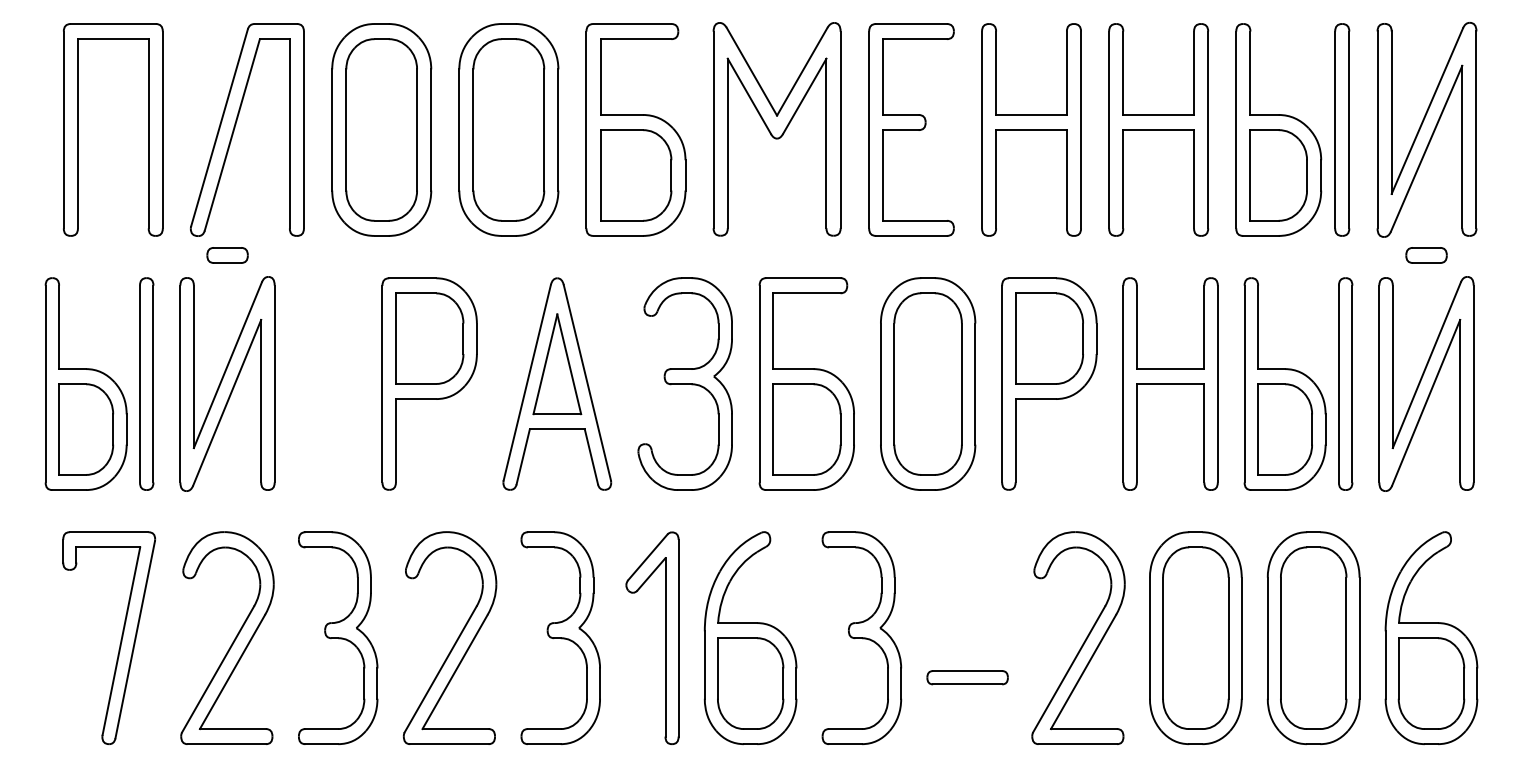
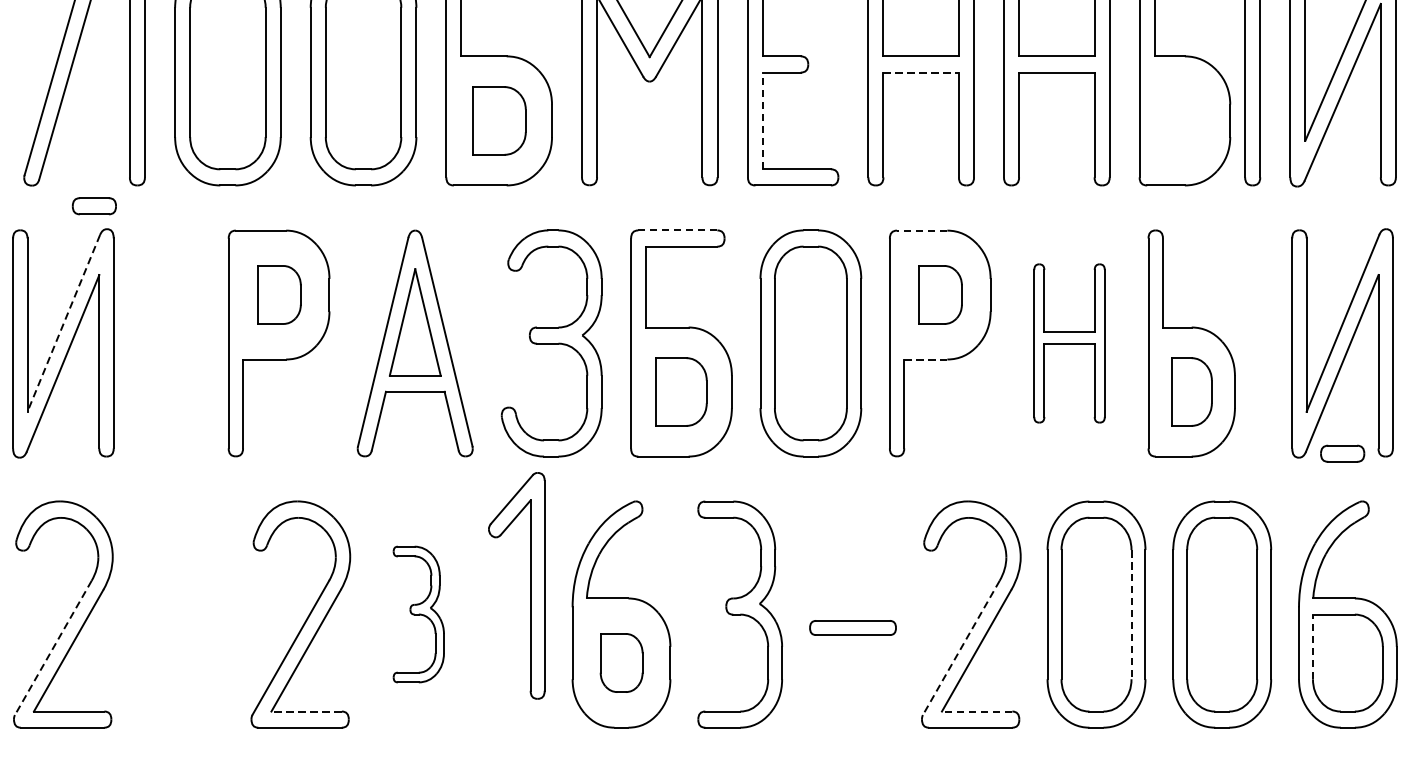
line: (1032, 130) -> (922, 72), solid -> dashed
line: (883, 174) -> (763, 119), solid -> dashed
part: (636, 175) -> (499, 120), size x0.7
part: (1278, 175) -> (1184, 120), removed
part: (227, 255) -> (94, 206), moved
part: (1426, 255) -> (1342, 453), moved
line: (802, 278) -> (676, 230), solid -> dashed
line: (1032, 278) -> (922, 230), solid -> dashed
part: (429, 338) -> (278, 294), size x0.6
part: (1049, 338) -> (940, 294), size x0.6
line: (227, 365) -> (63, 323), solid -> dashed
part: (1170, 383) -> (1069, 342), size x0.7
part: (1345, 383) -> (1256, 342), removed
line: (1036, 399) -> (926, 359), solid -> dashed
part: (806, 429) -> (681, 391), size x0.7
part: (1284, 429) -> (1191, 391), size x0.7
part: (338, 637) -> (181, 613), removed
part: (560, 637) -> (418, 613), size x0.6
part: (665, 637) -> (530, 585), moved
line: (1228, 638) -> (1131, 614), solid -> dashed
line: (1398, 667) -> (1312, 645), solid -> dashed
line: (217, 669) -> (52, 648), solid -> dashed
line: (1068, 669) -> (960, 648), solid -> dashed
part: (967, 677) -> (852, 627), moved
part: (750, 683) -> (621, 662), size x0.6
line: (455, 729) -> (306, 712), solid -> dashed
line: (1083, 729) -> (976, 712), solid -> dashed

